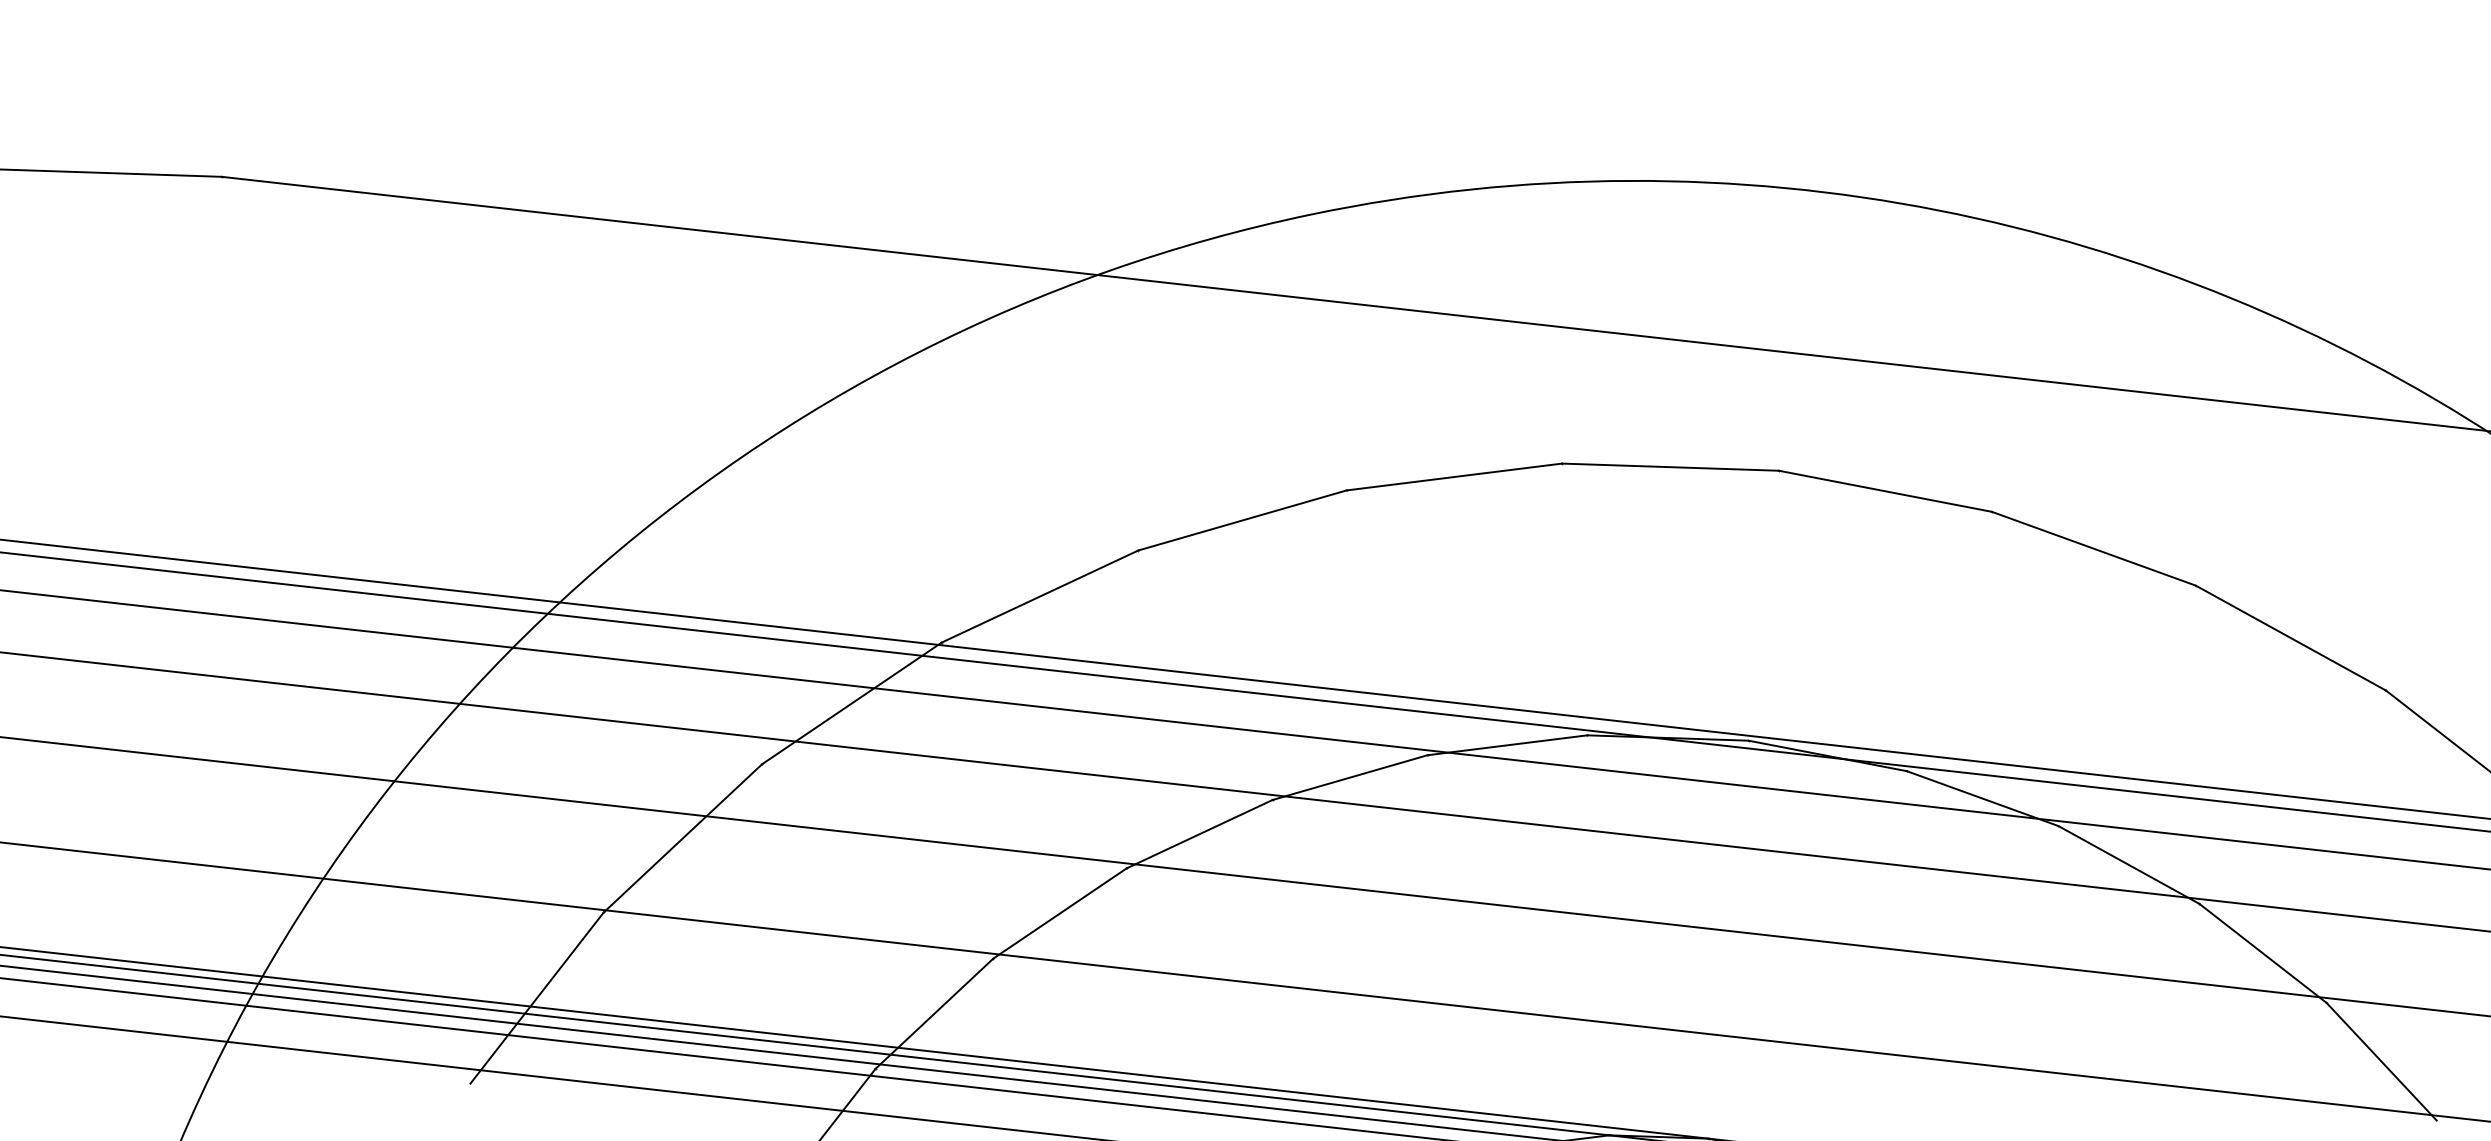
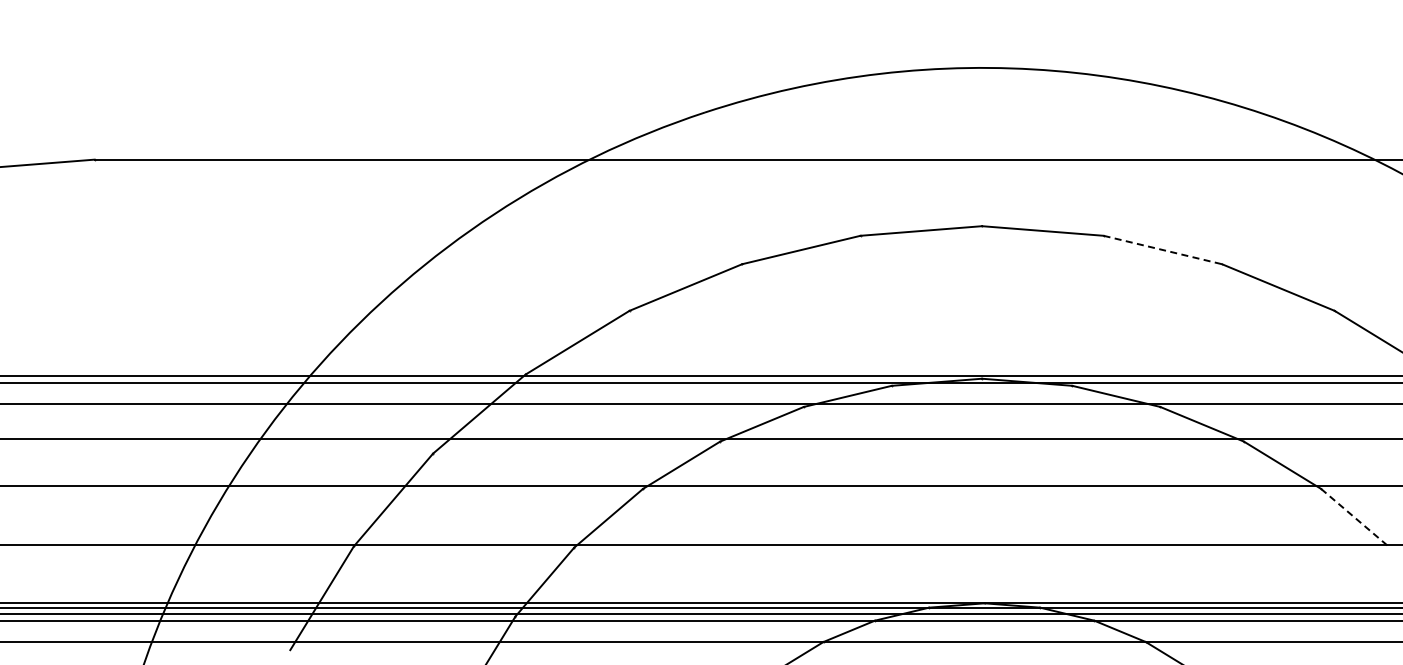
line: (2093, 549) -> (1162, 250), solid -> dashed
line: (2381, 1062) -> (1355, 518), solid -> dashed

